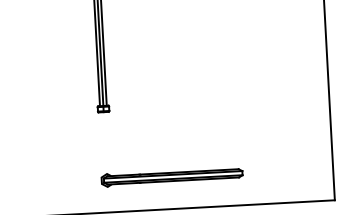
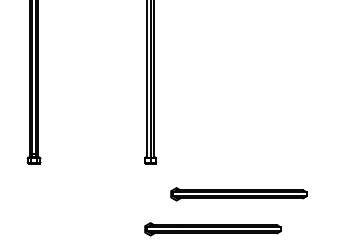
part: (196, 139) -> (238, 194), added

